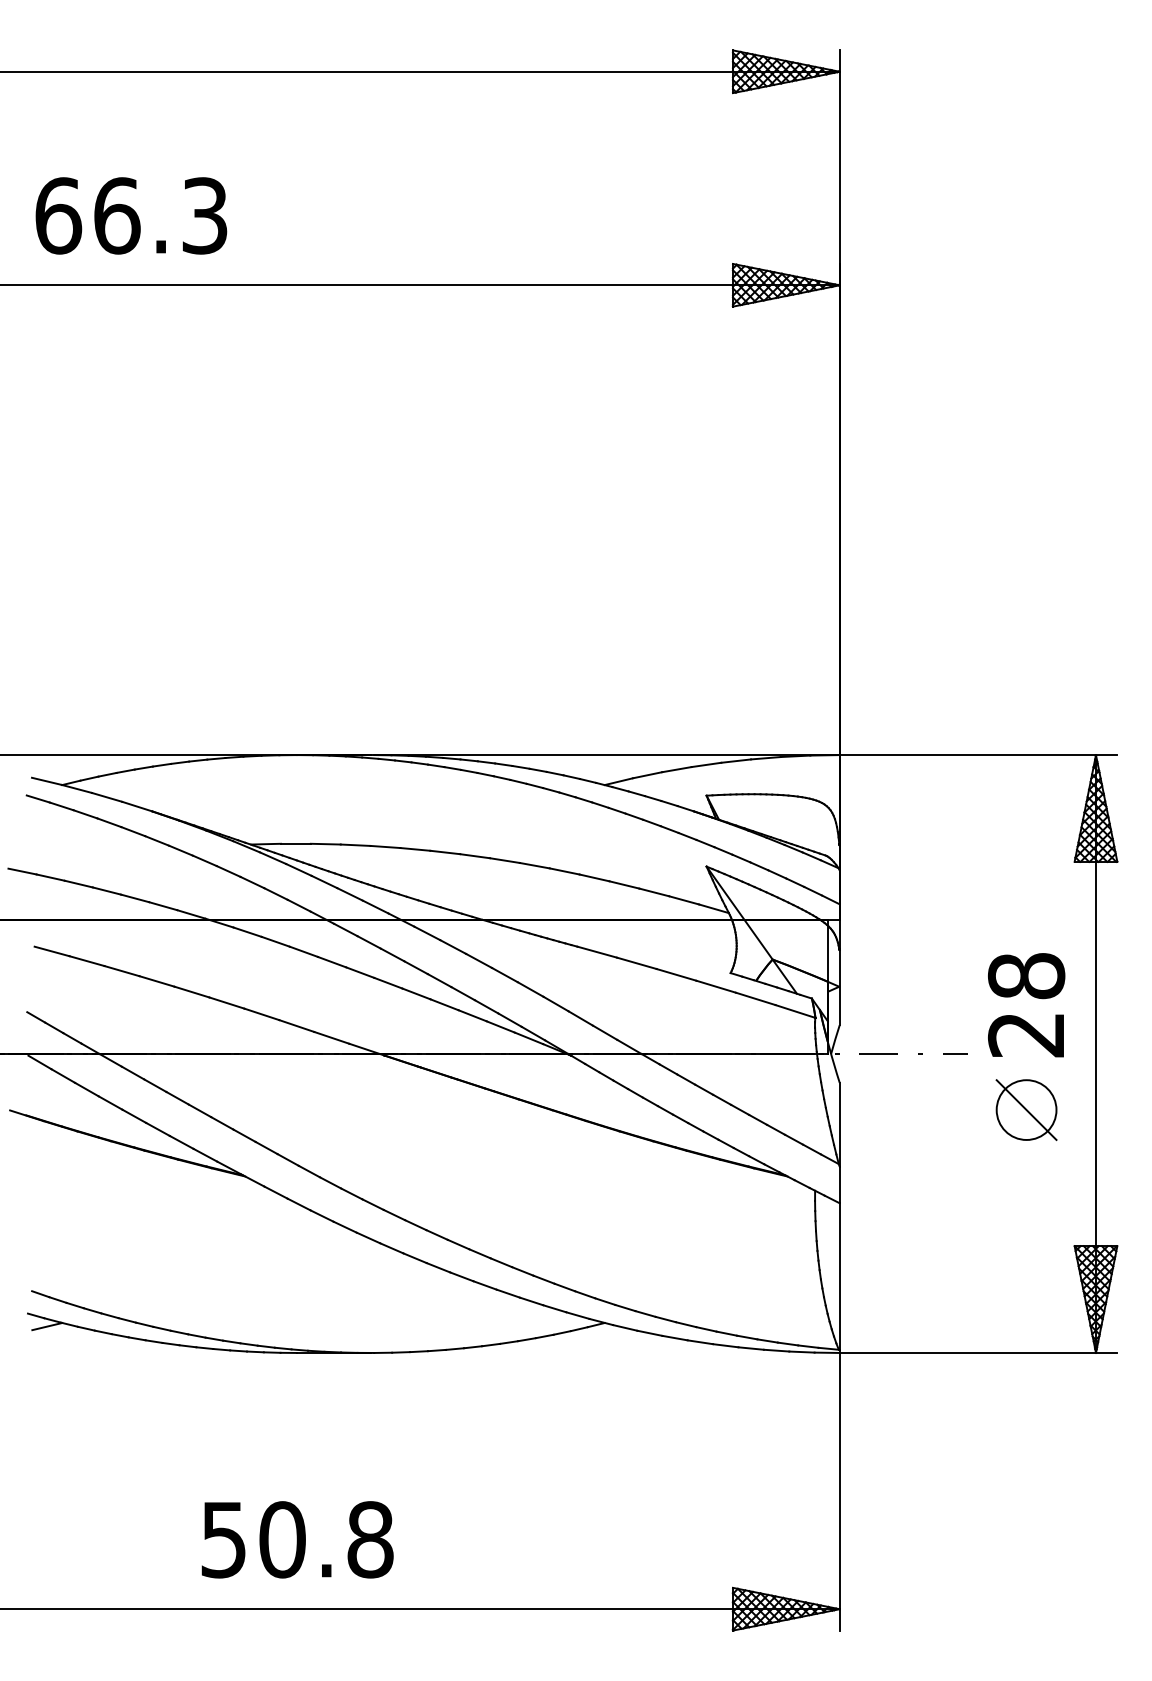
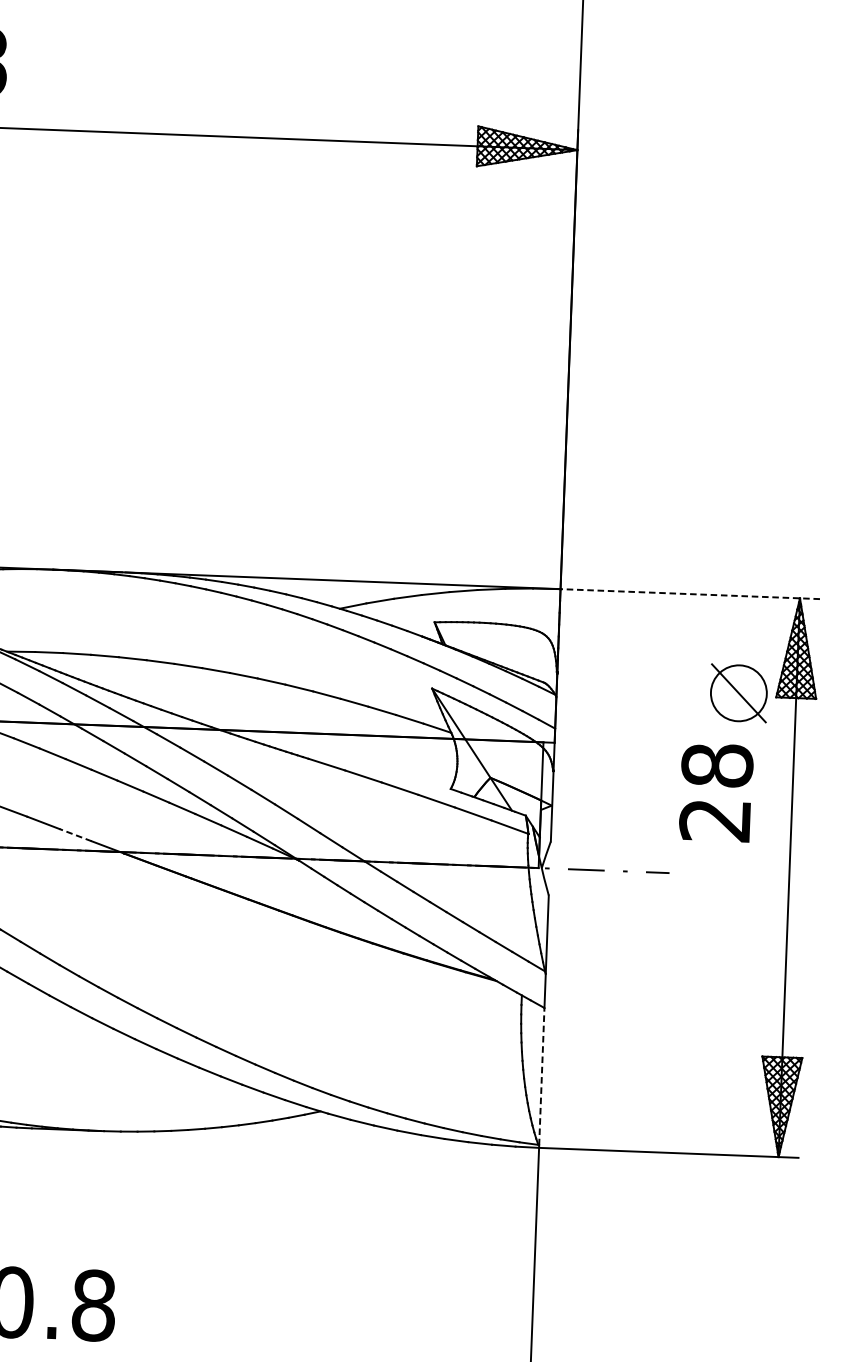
line: (978, 755) -> (690, 594), solid -> dashed
text: (1026, 1005) -> (716, 792), moved
line: (331, 1037) -> (75, 834), solid -> dashed
part: (1026, 1109) -> (738, 692), moved
line: (839, 1276) -> (541, 1076), solid -> dashed

